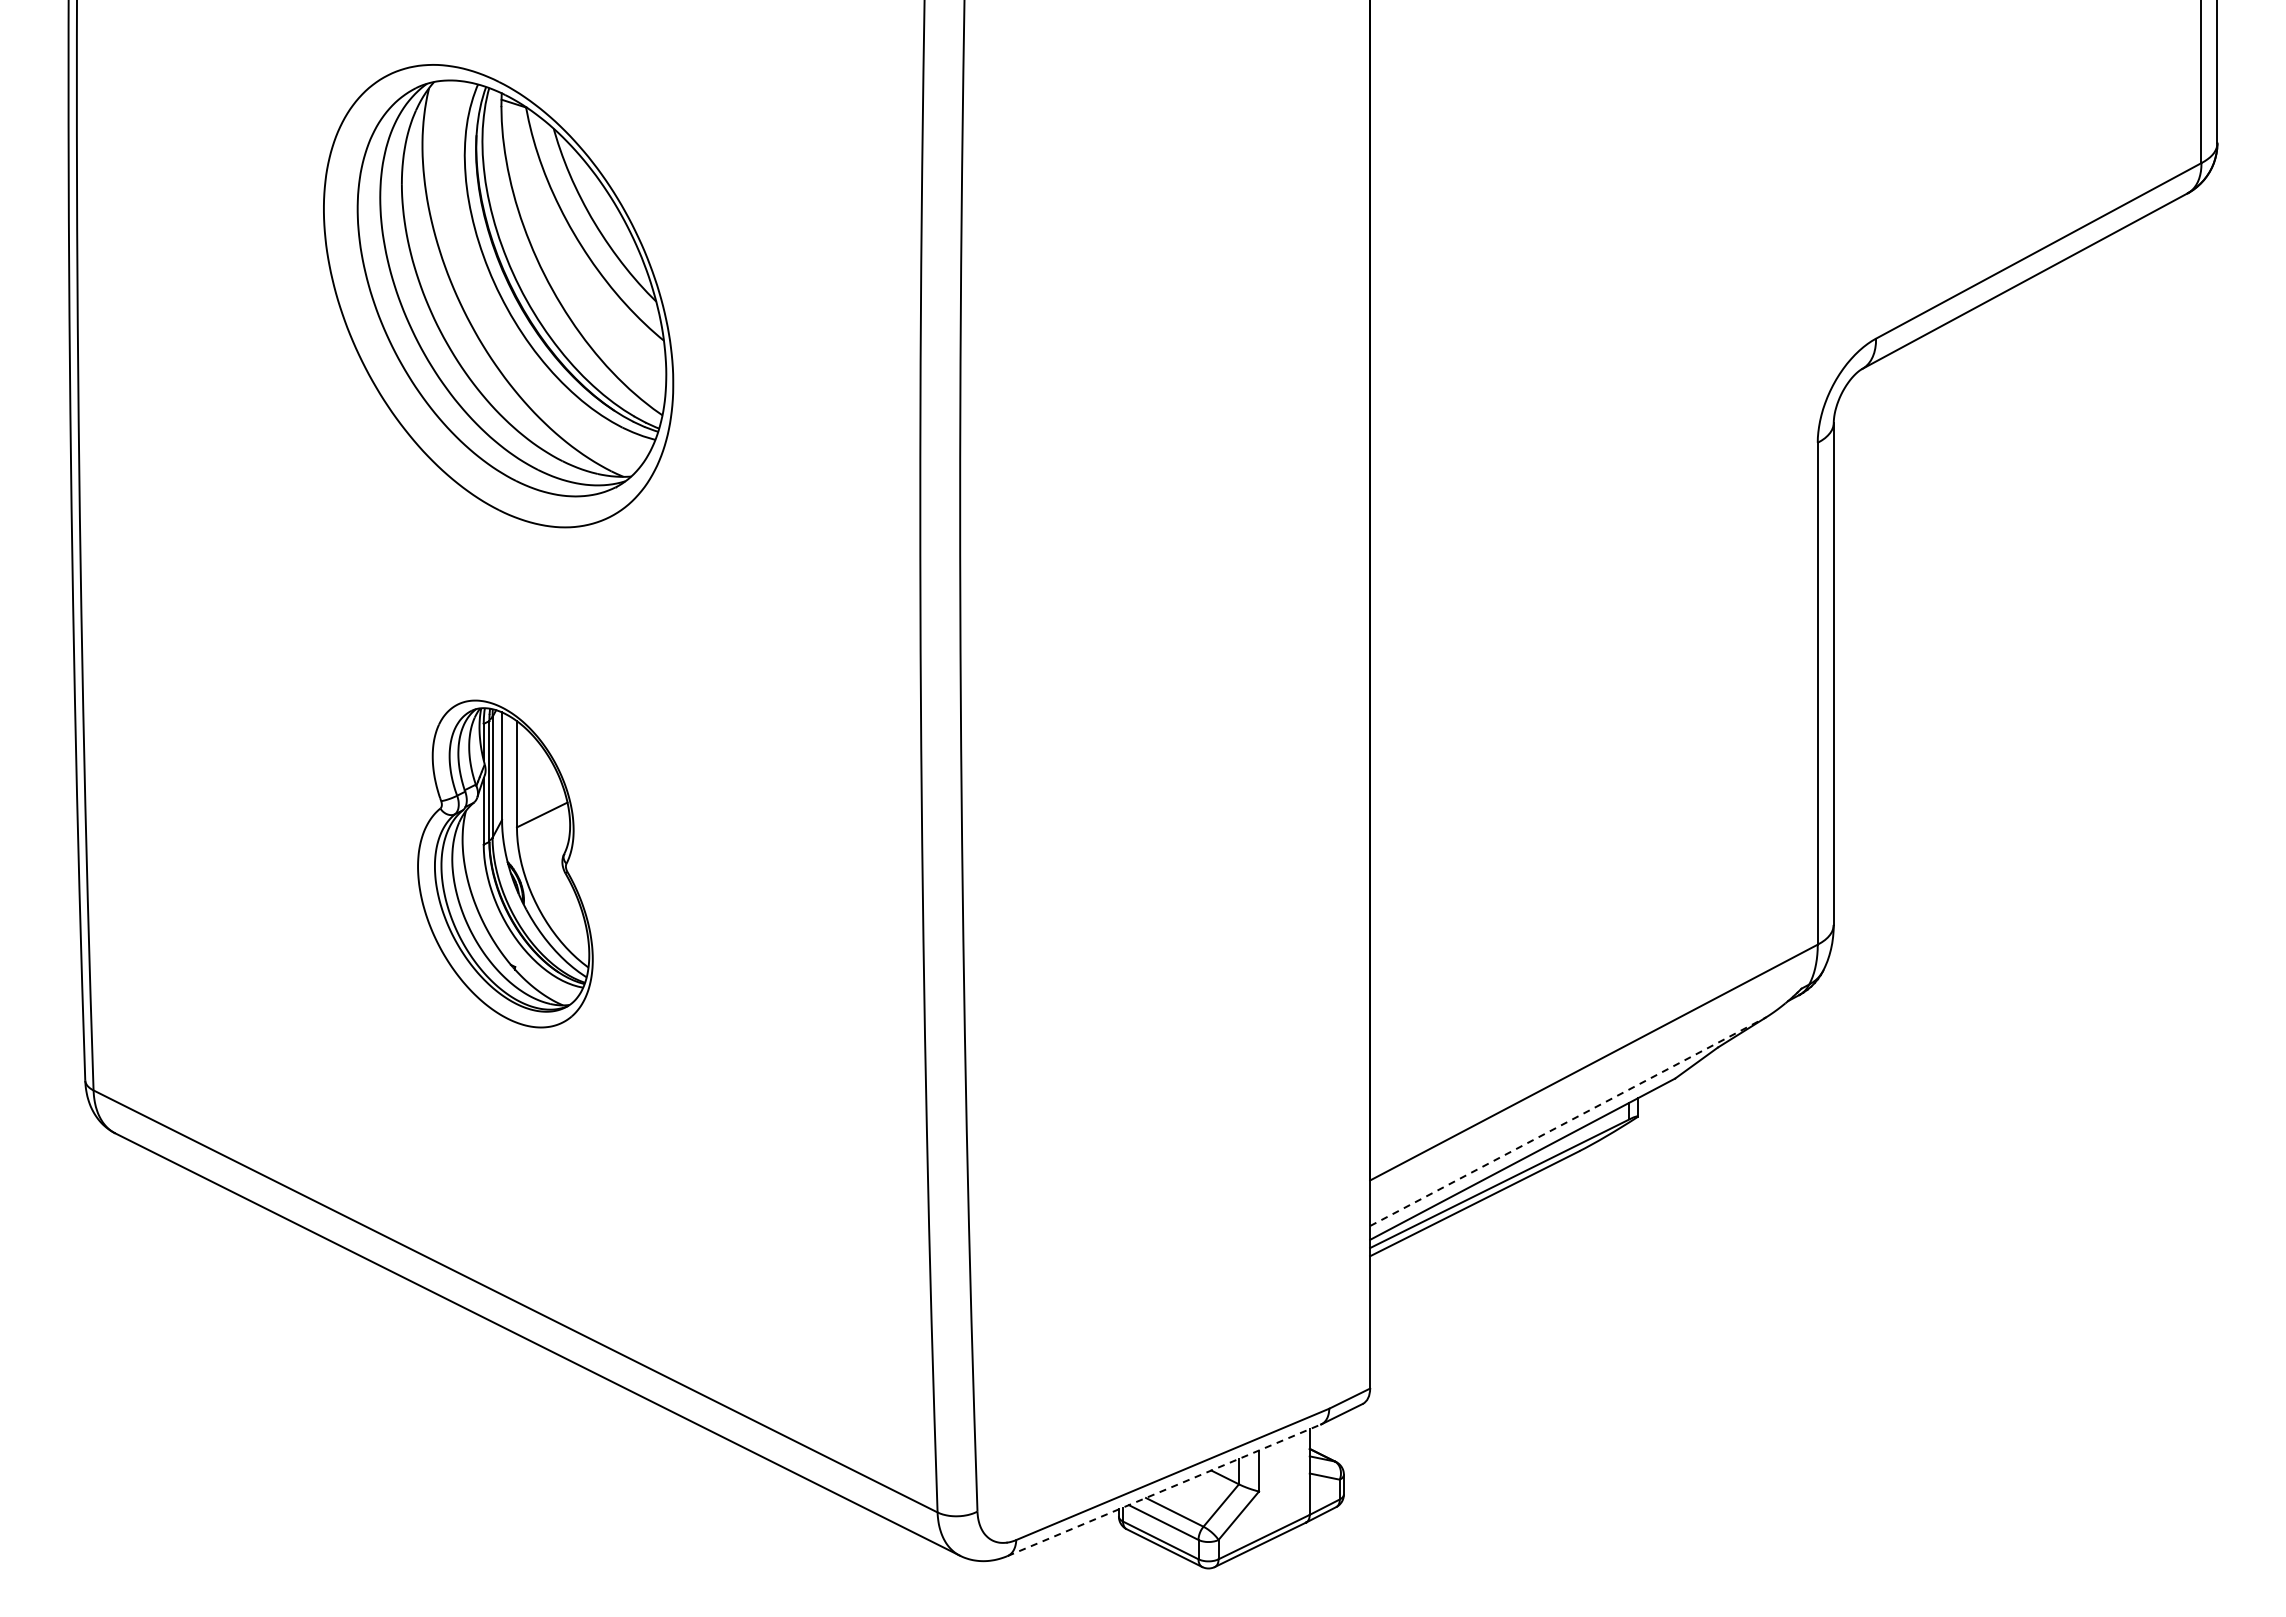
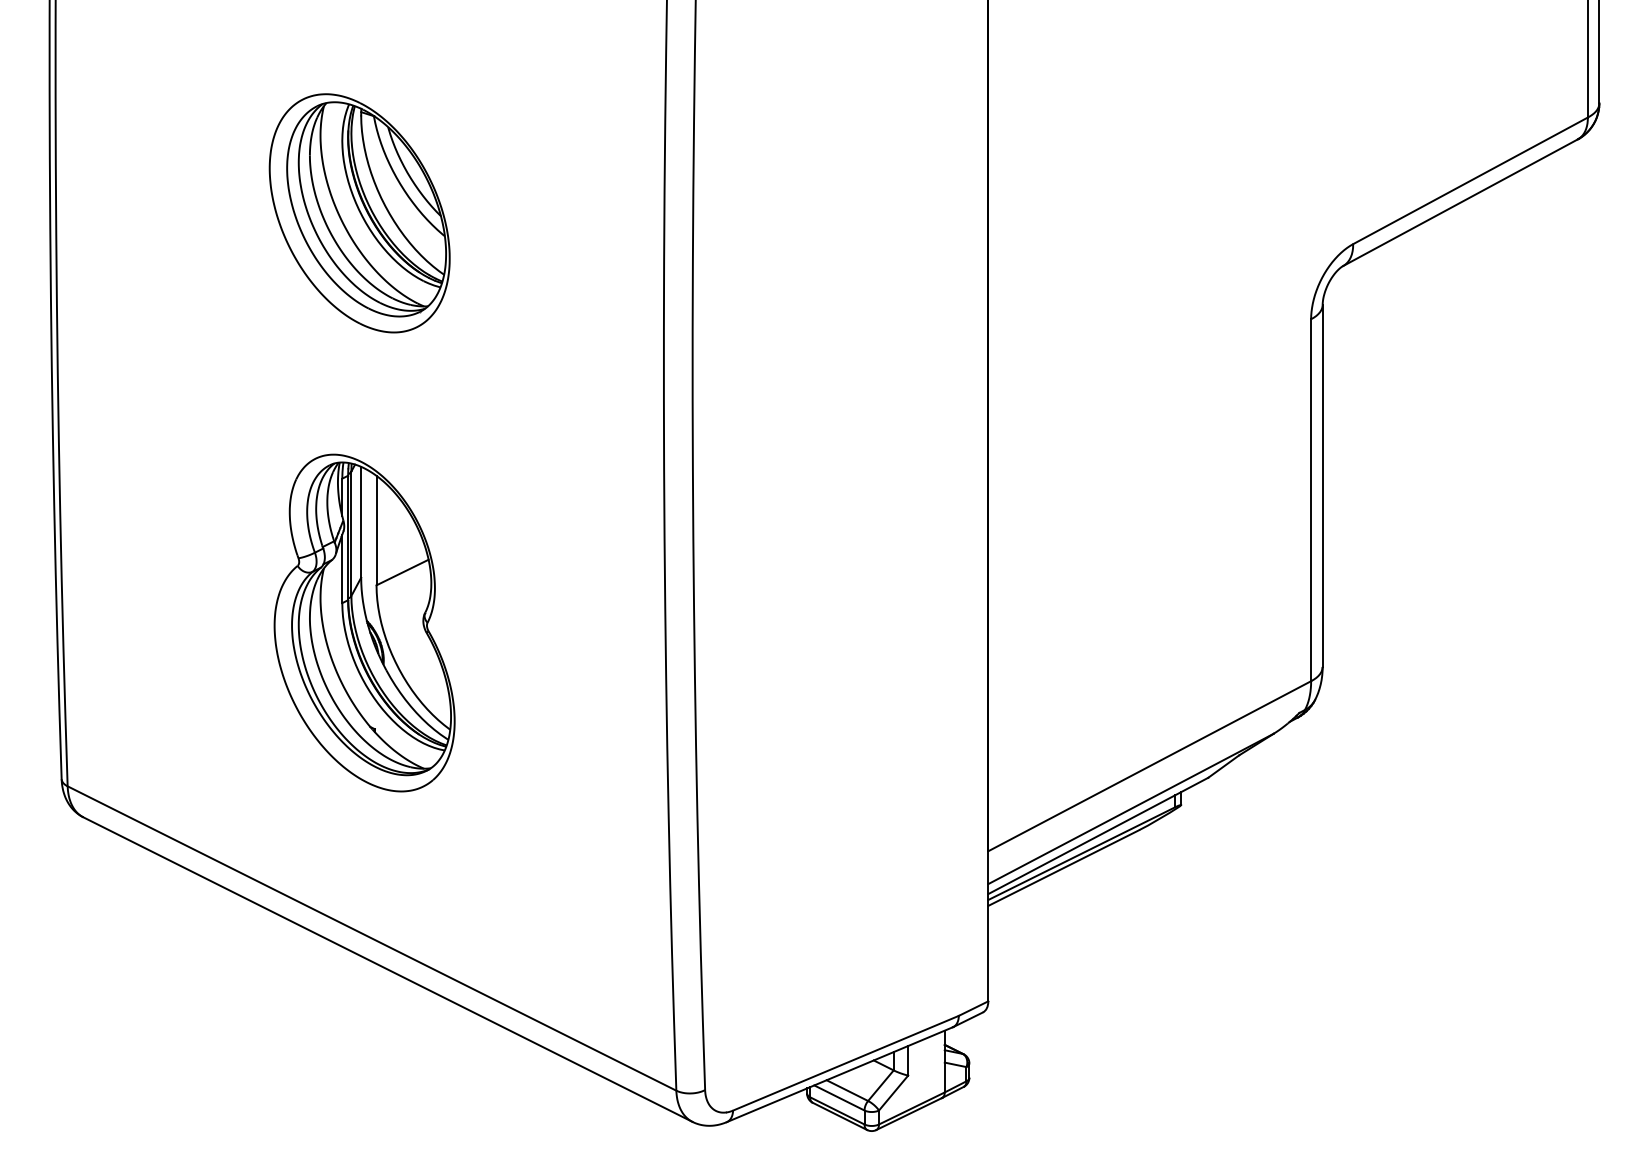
part: (498, 295) -> (359, 213), size x0.71
part: (505, 863) -> (364, 622), size x1.43
line: (1568, 1121) -> (1131, 808), dashed -> solid
line: (1164, 1490) -> (840, 1074), dashed -> solid

